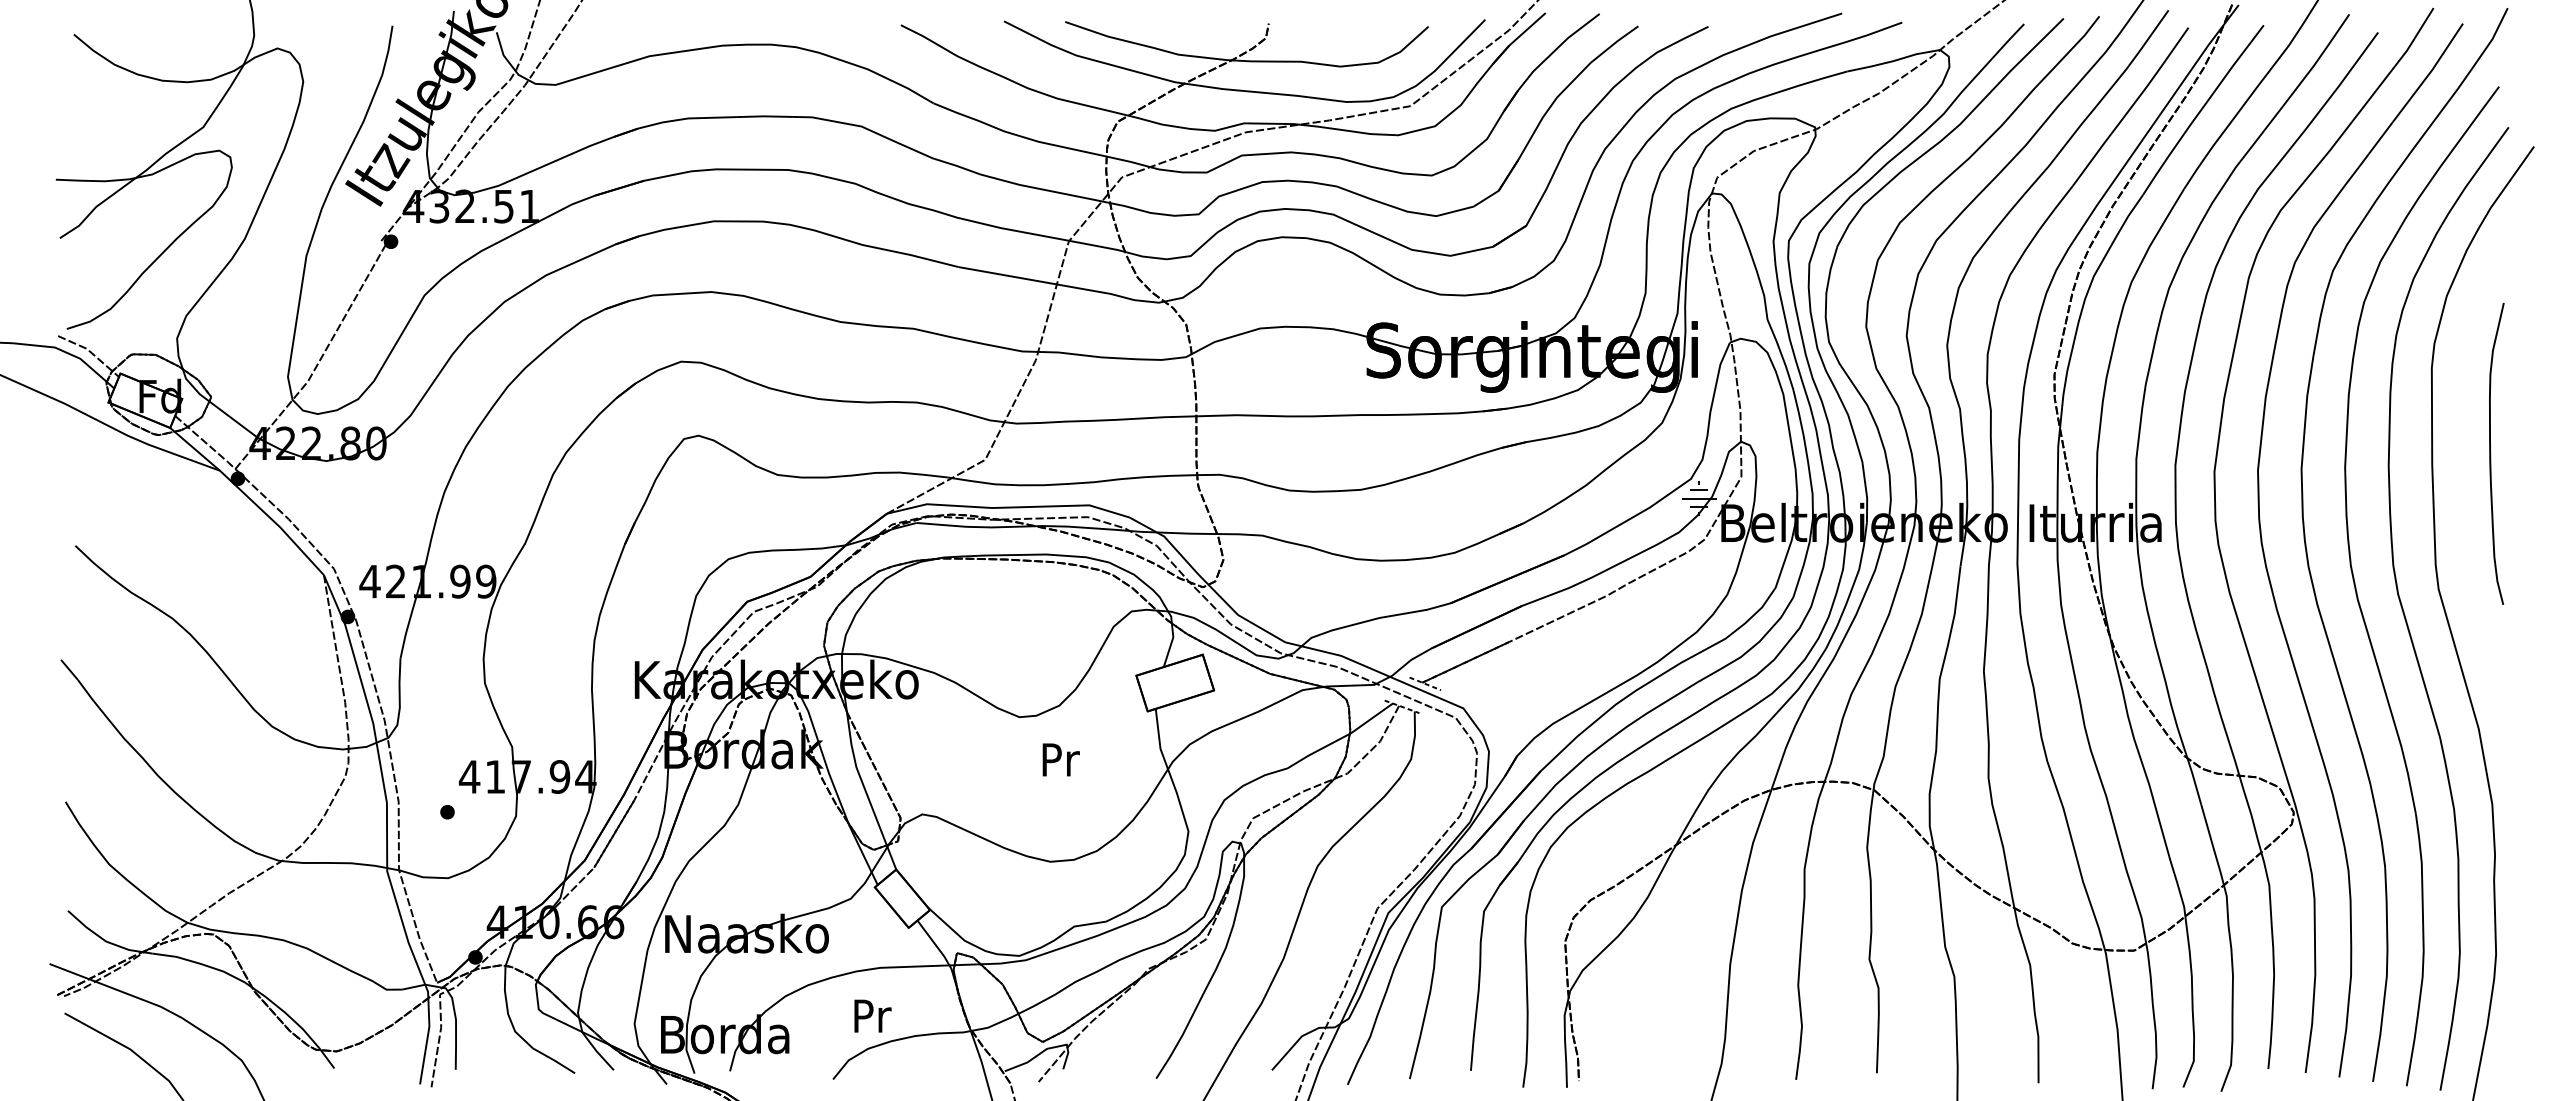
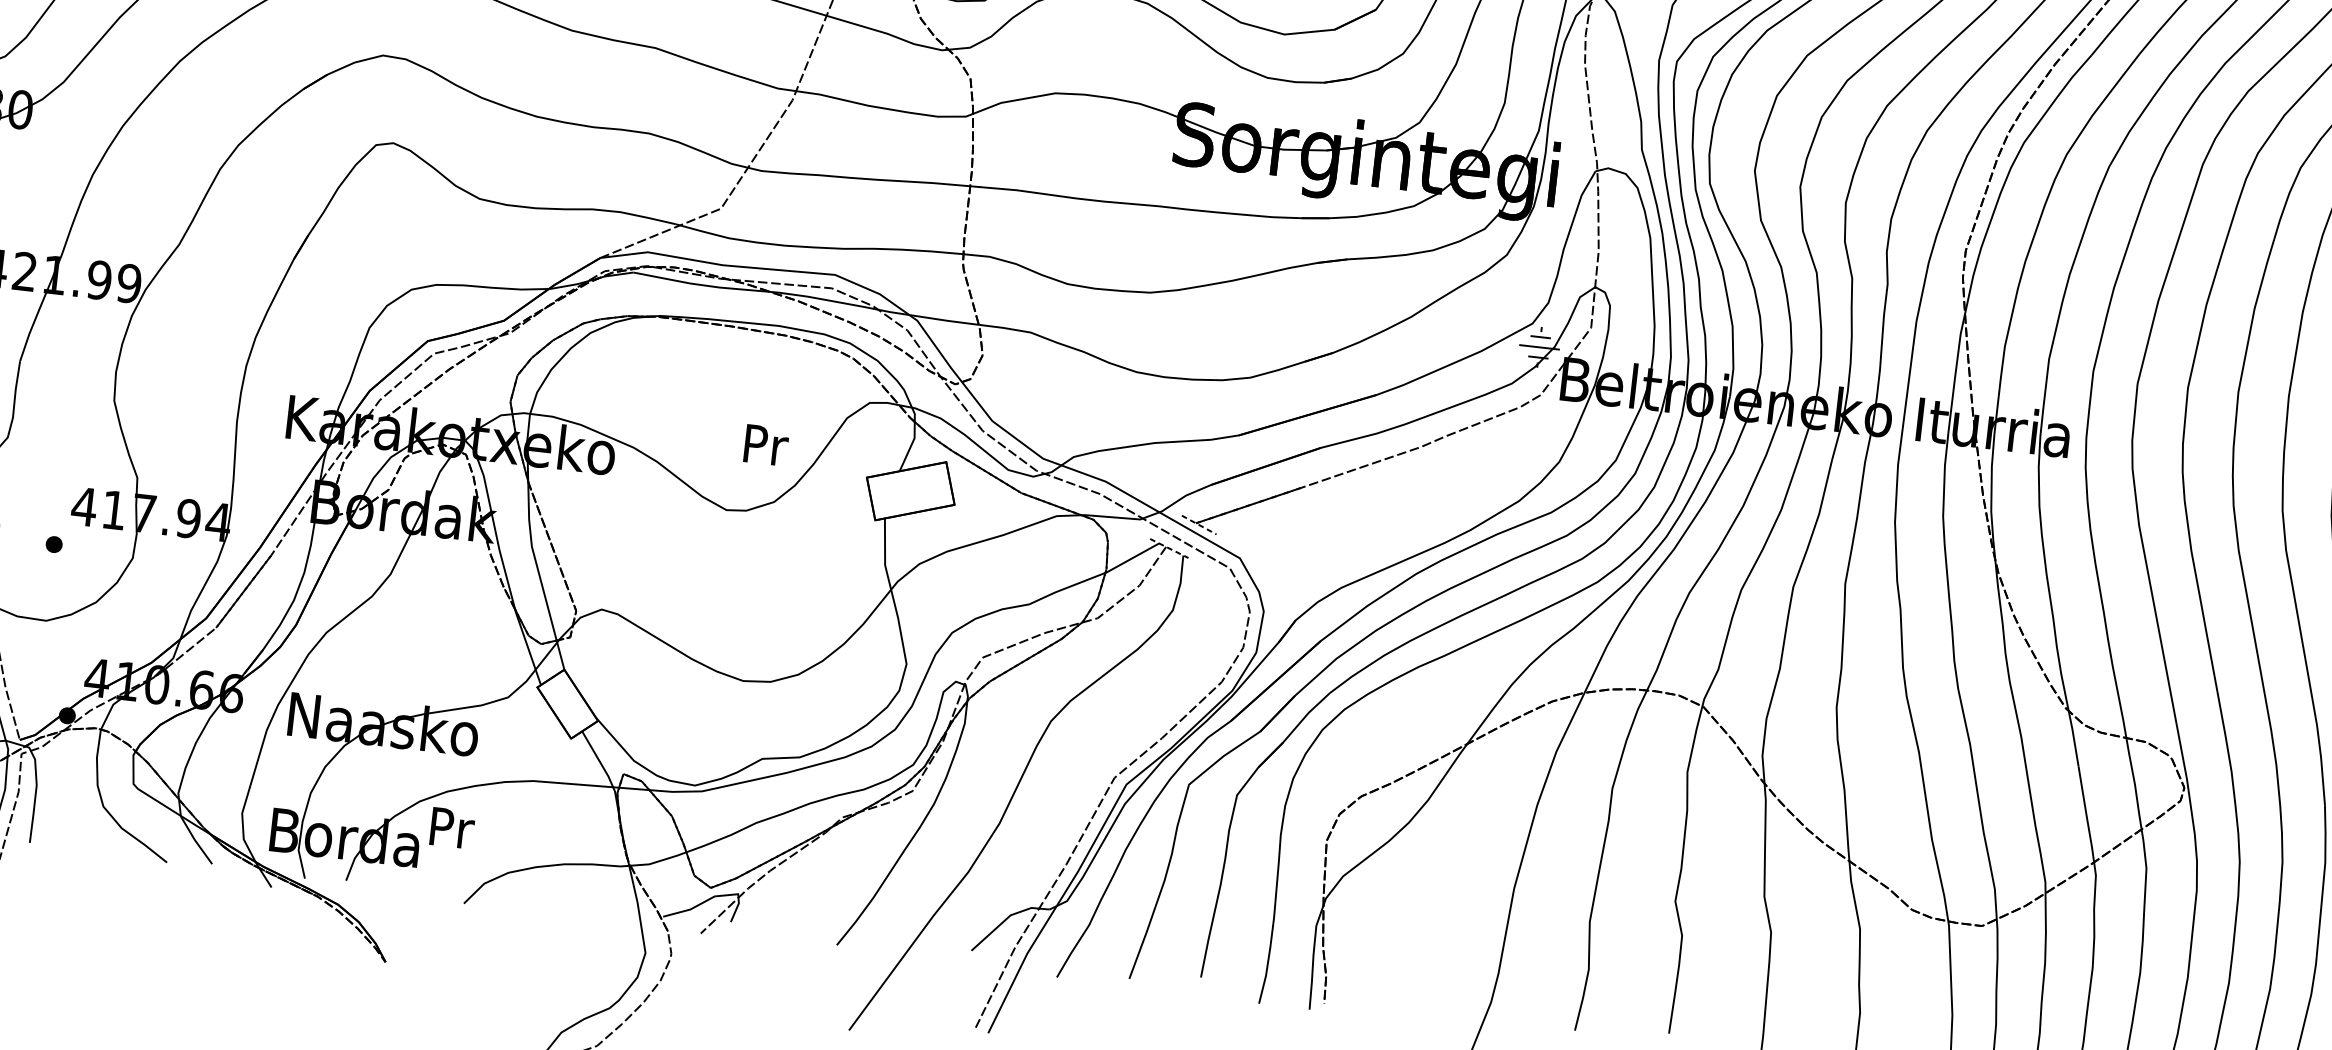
text: (1060, 759) -> (765, 444), moved
text: (872, 1015) -> (452, 827), moved

